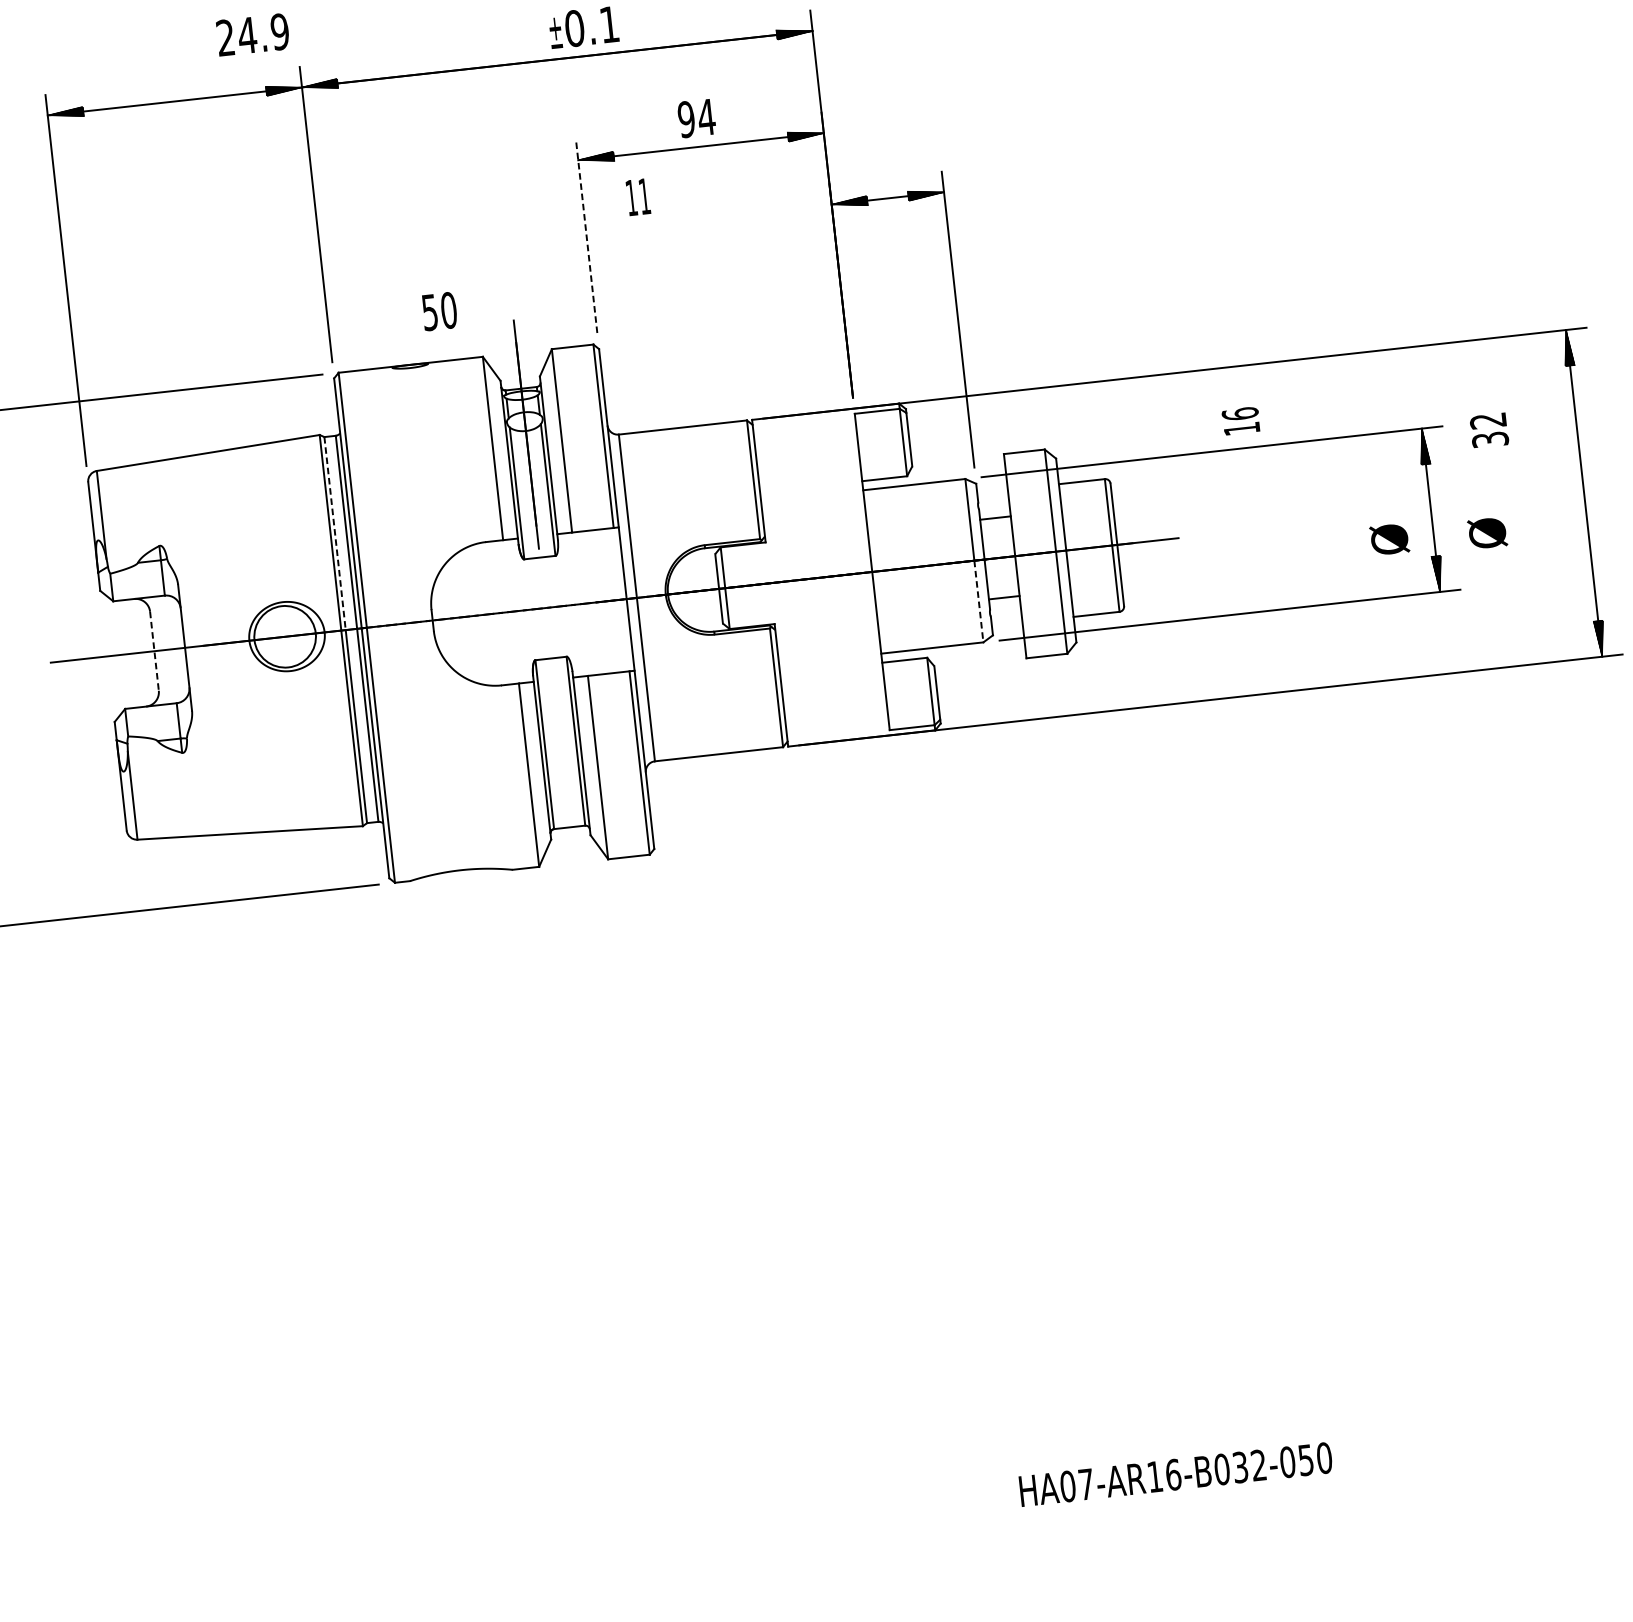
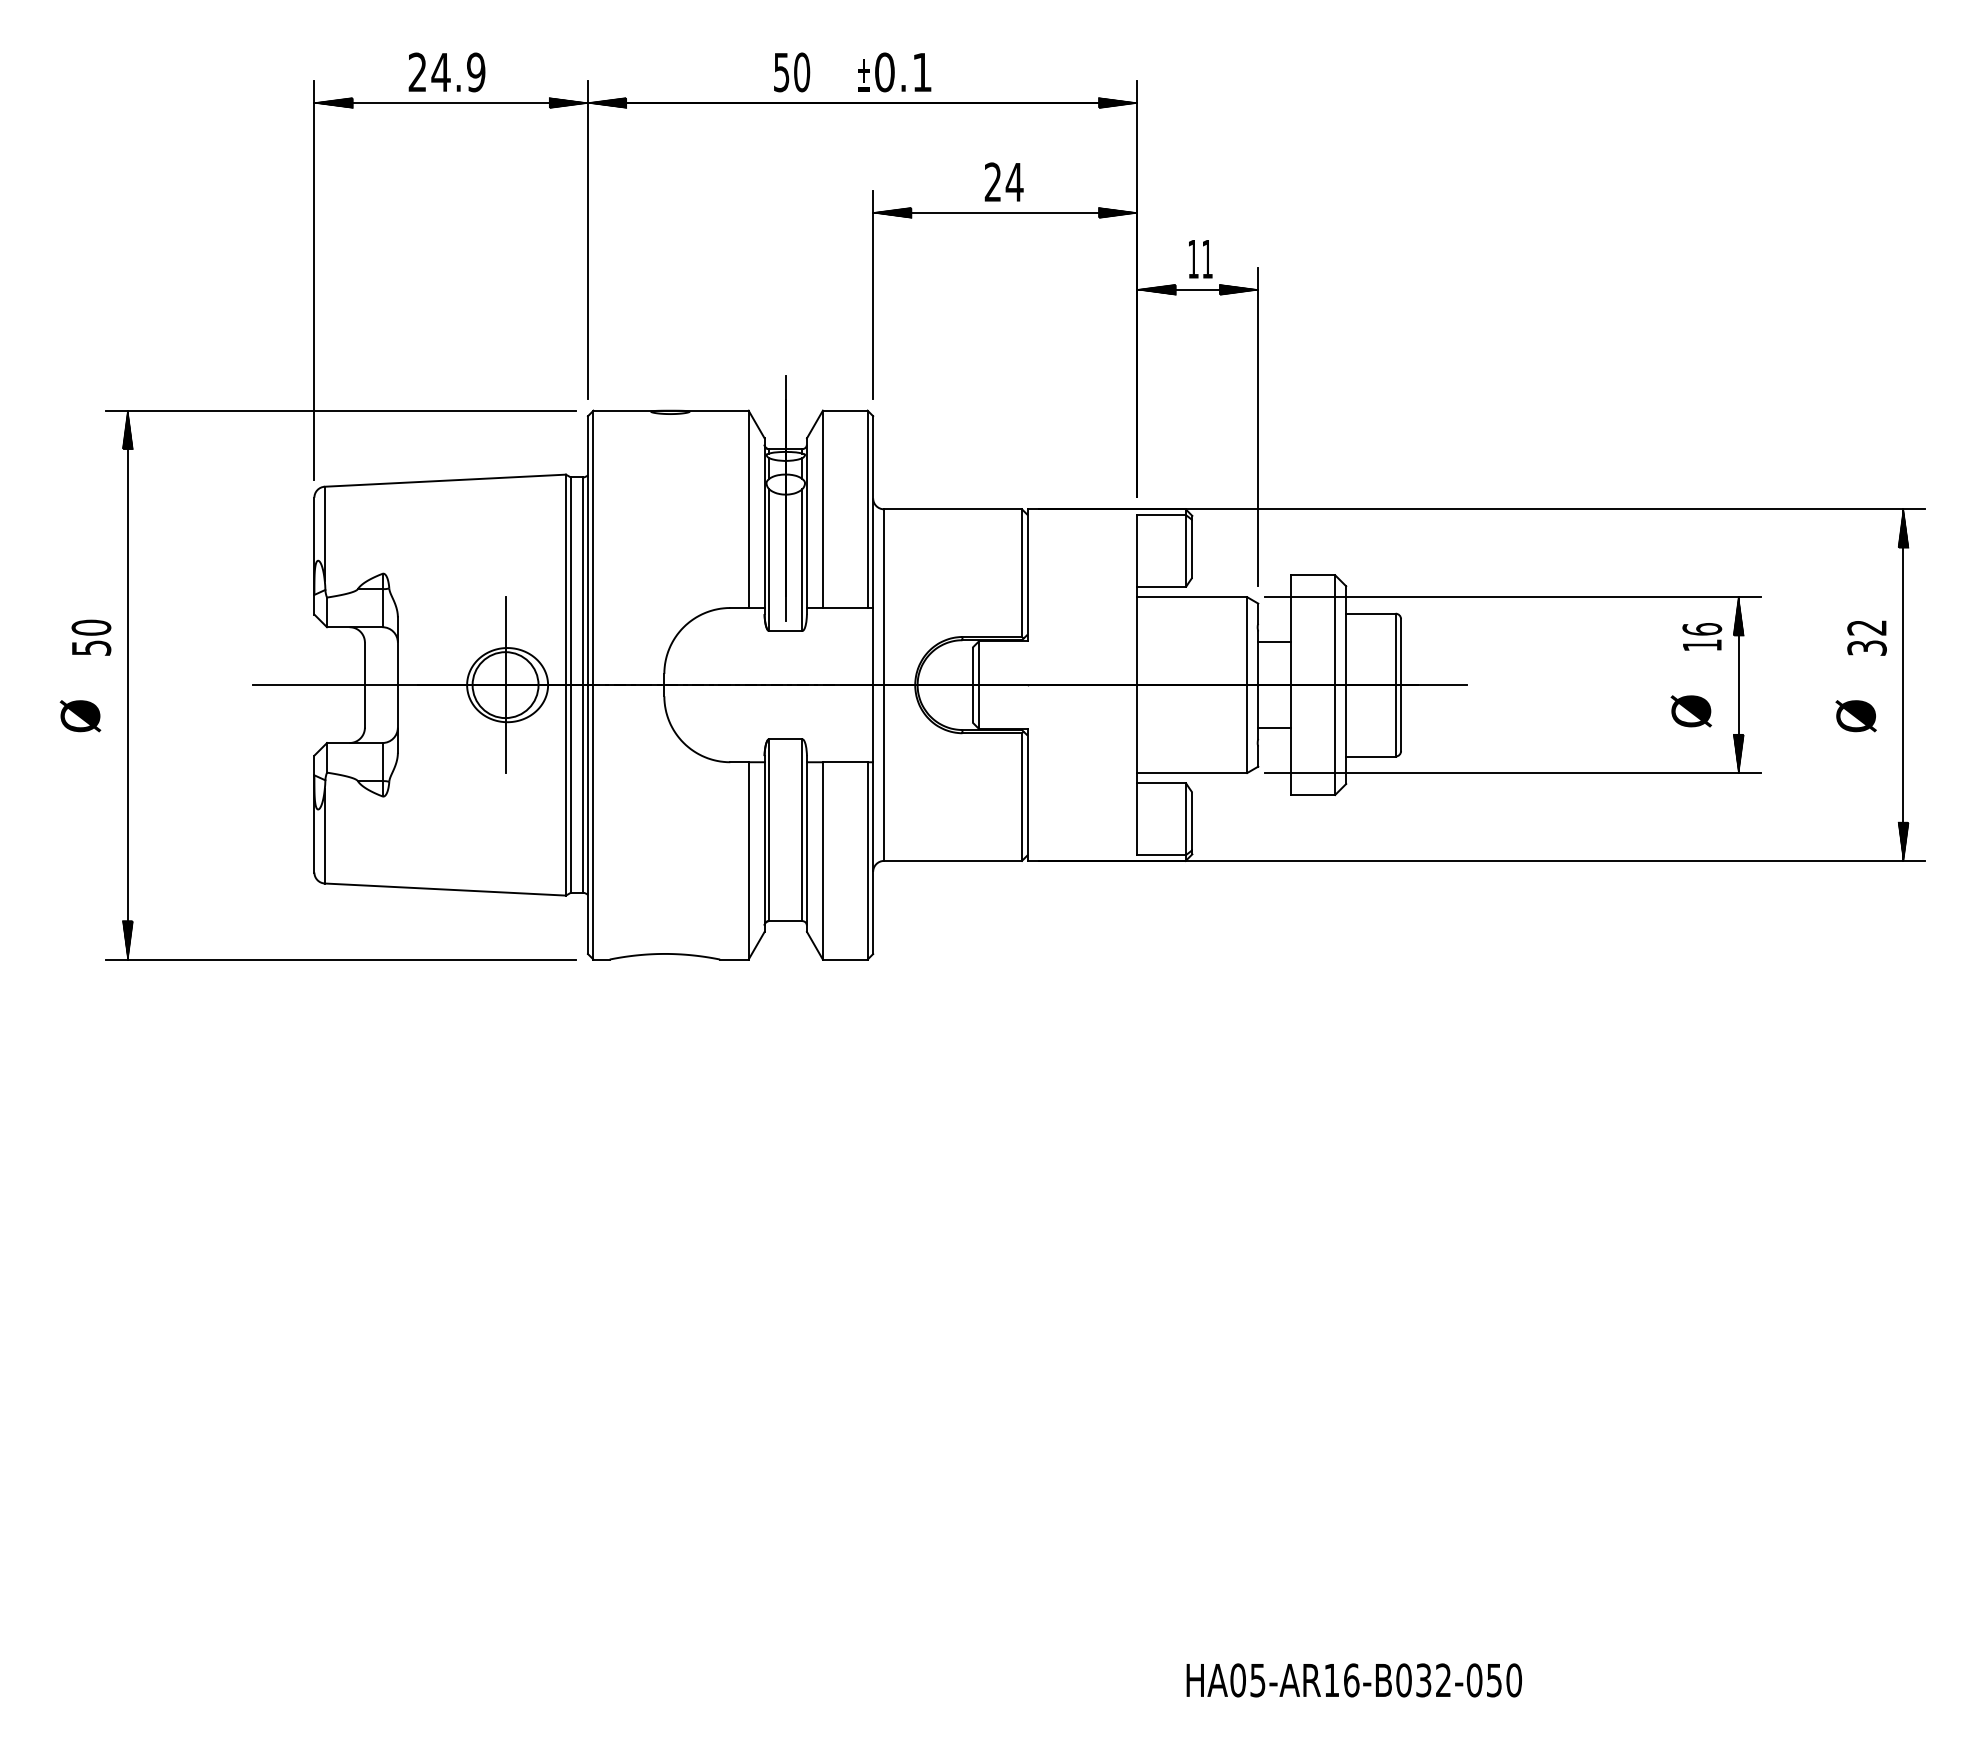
text: (252, 35) -> (446, 72), moved
text: (686, 119) -> (992, 182), 94 -> 24
text: (638, 197) -> (1200, 259), moved
line: (586, 236) -> (873, 294), dashed -> solid
text: (440, 311) -> (792, 72), moved
text: (1241, 420) -> (1702, 636), moved
text: (1488, 429) -> (1866, 637), moved
line: (334, 533) -> (570, 581), dashed -> solid
text: (1487, 533) -> (1855, 716), moved
line: (979, 601) -> (1247, 729), dashed -> solid
line: (285, 637) -> (505, 685), added
line: (154, 651) -> (364, 685), dashed -> solid
text: (1085, 1484) -> (1257, 1680), HA07-AR16-B032-050 -> HA05-AR16-B032-050

